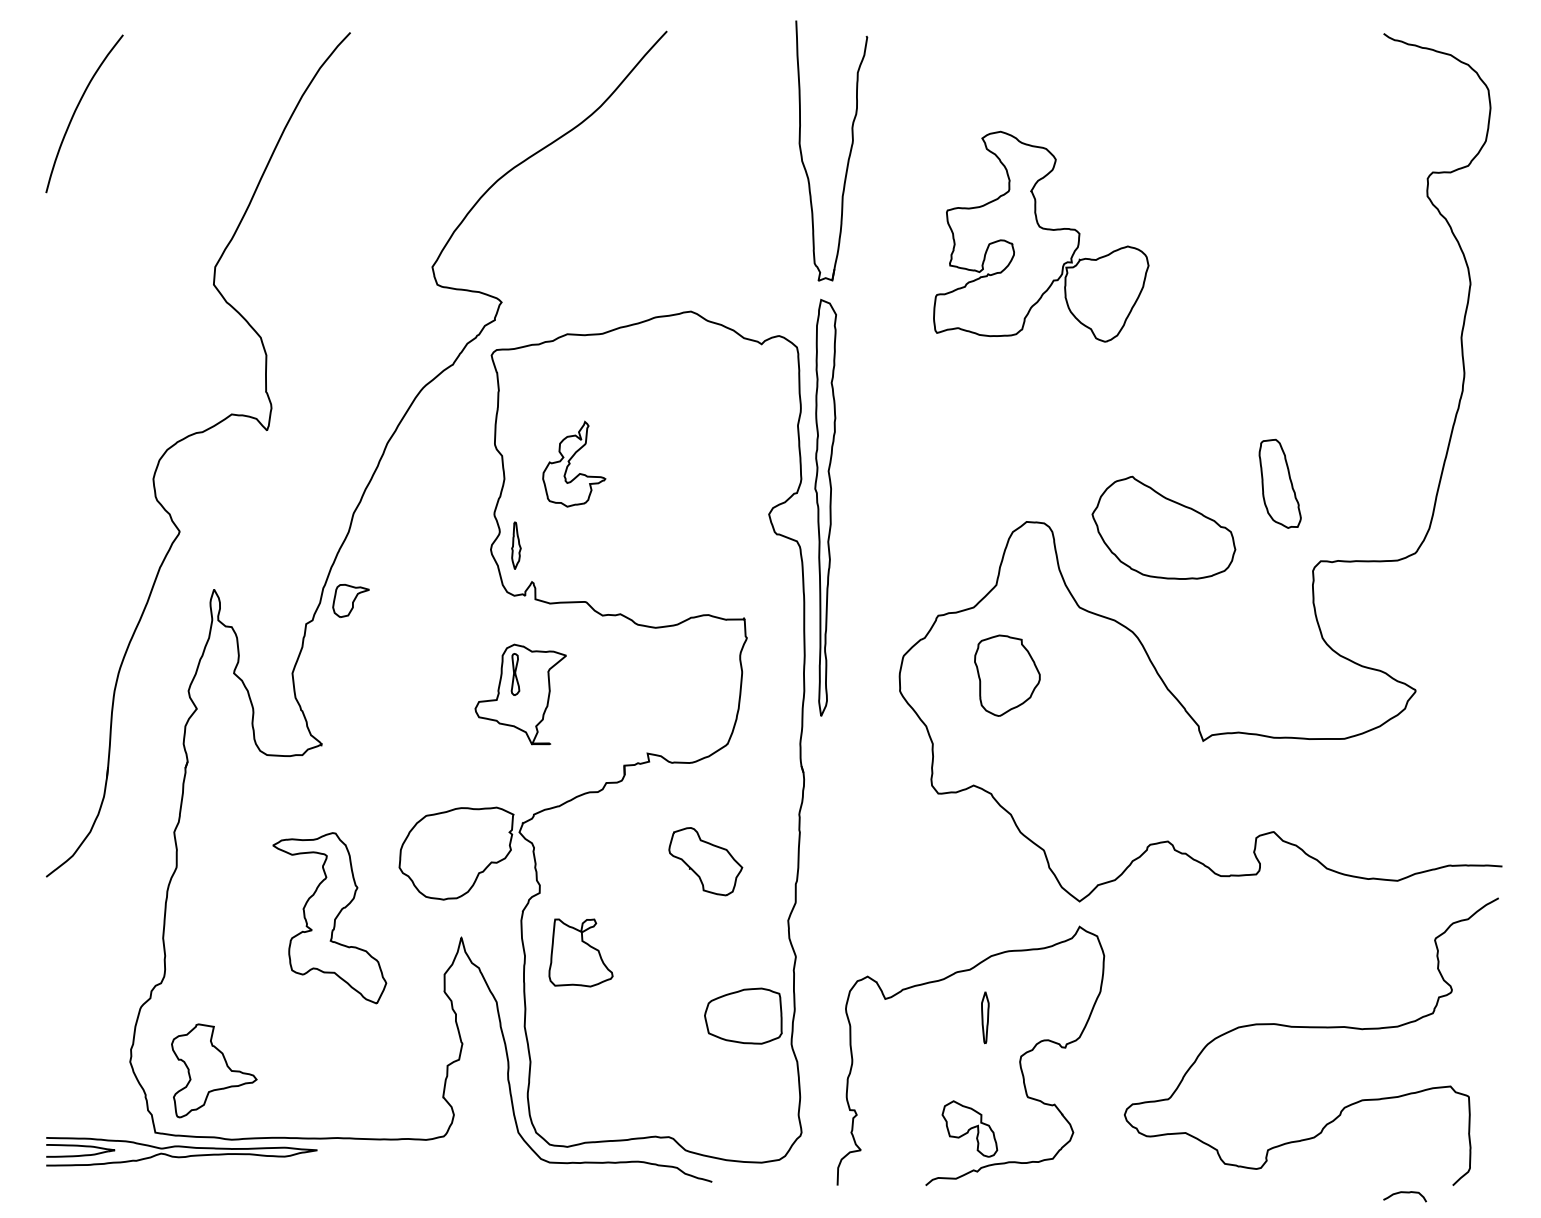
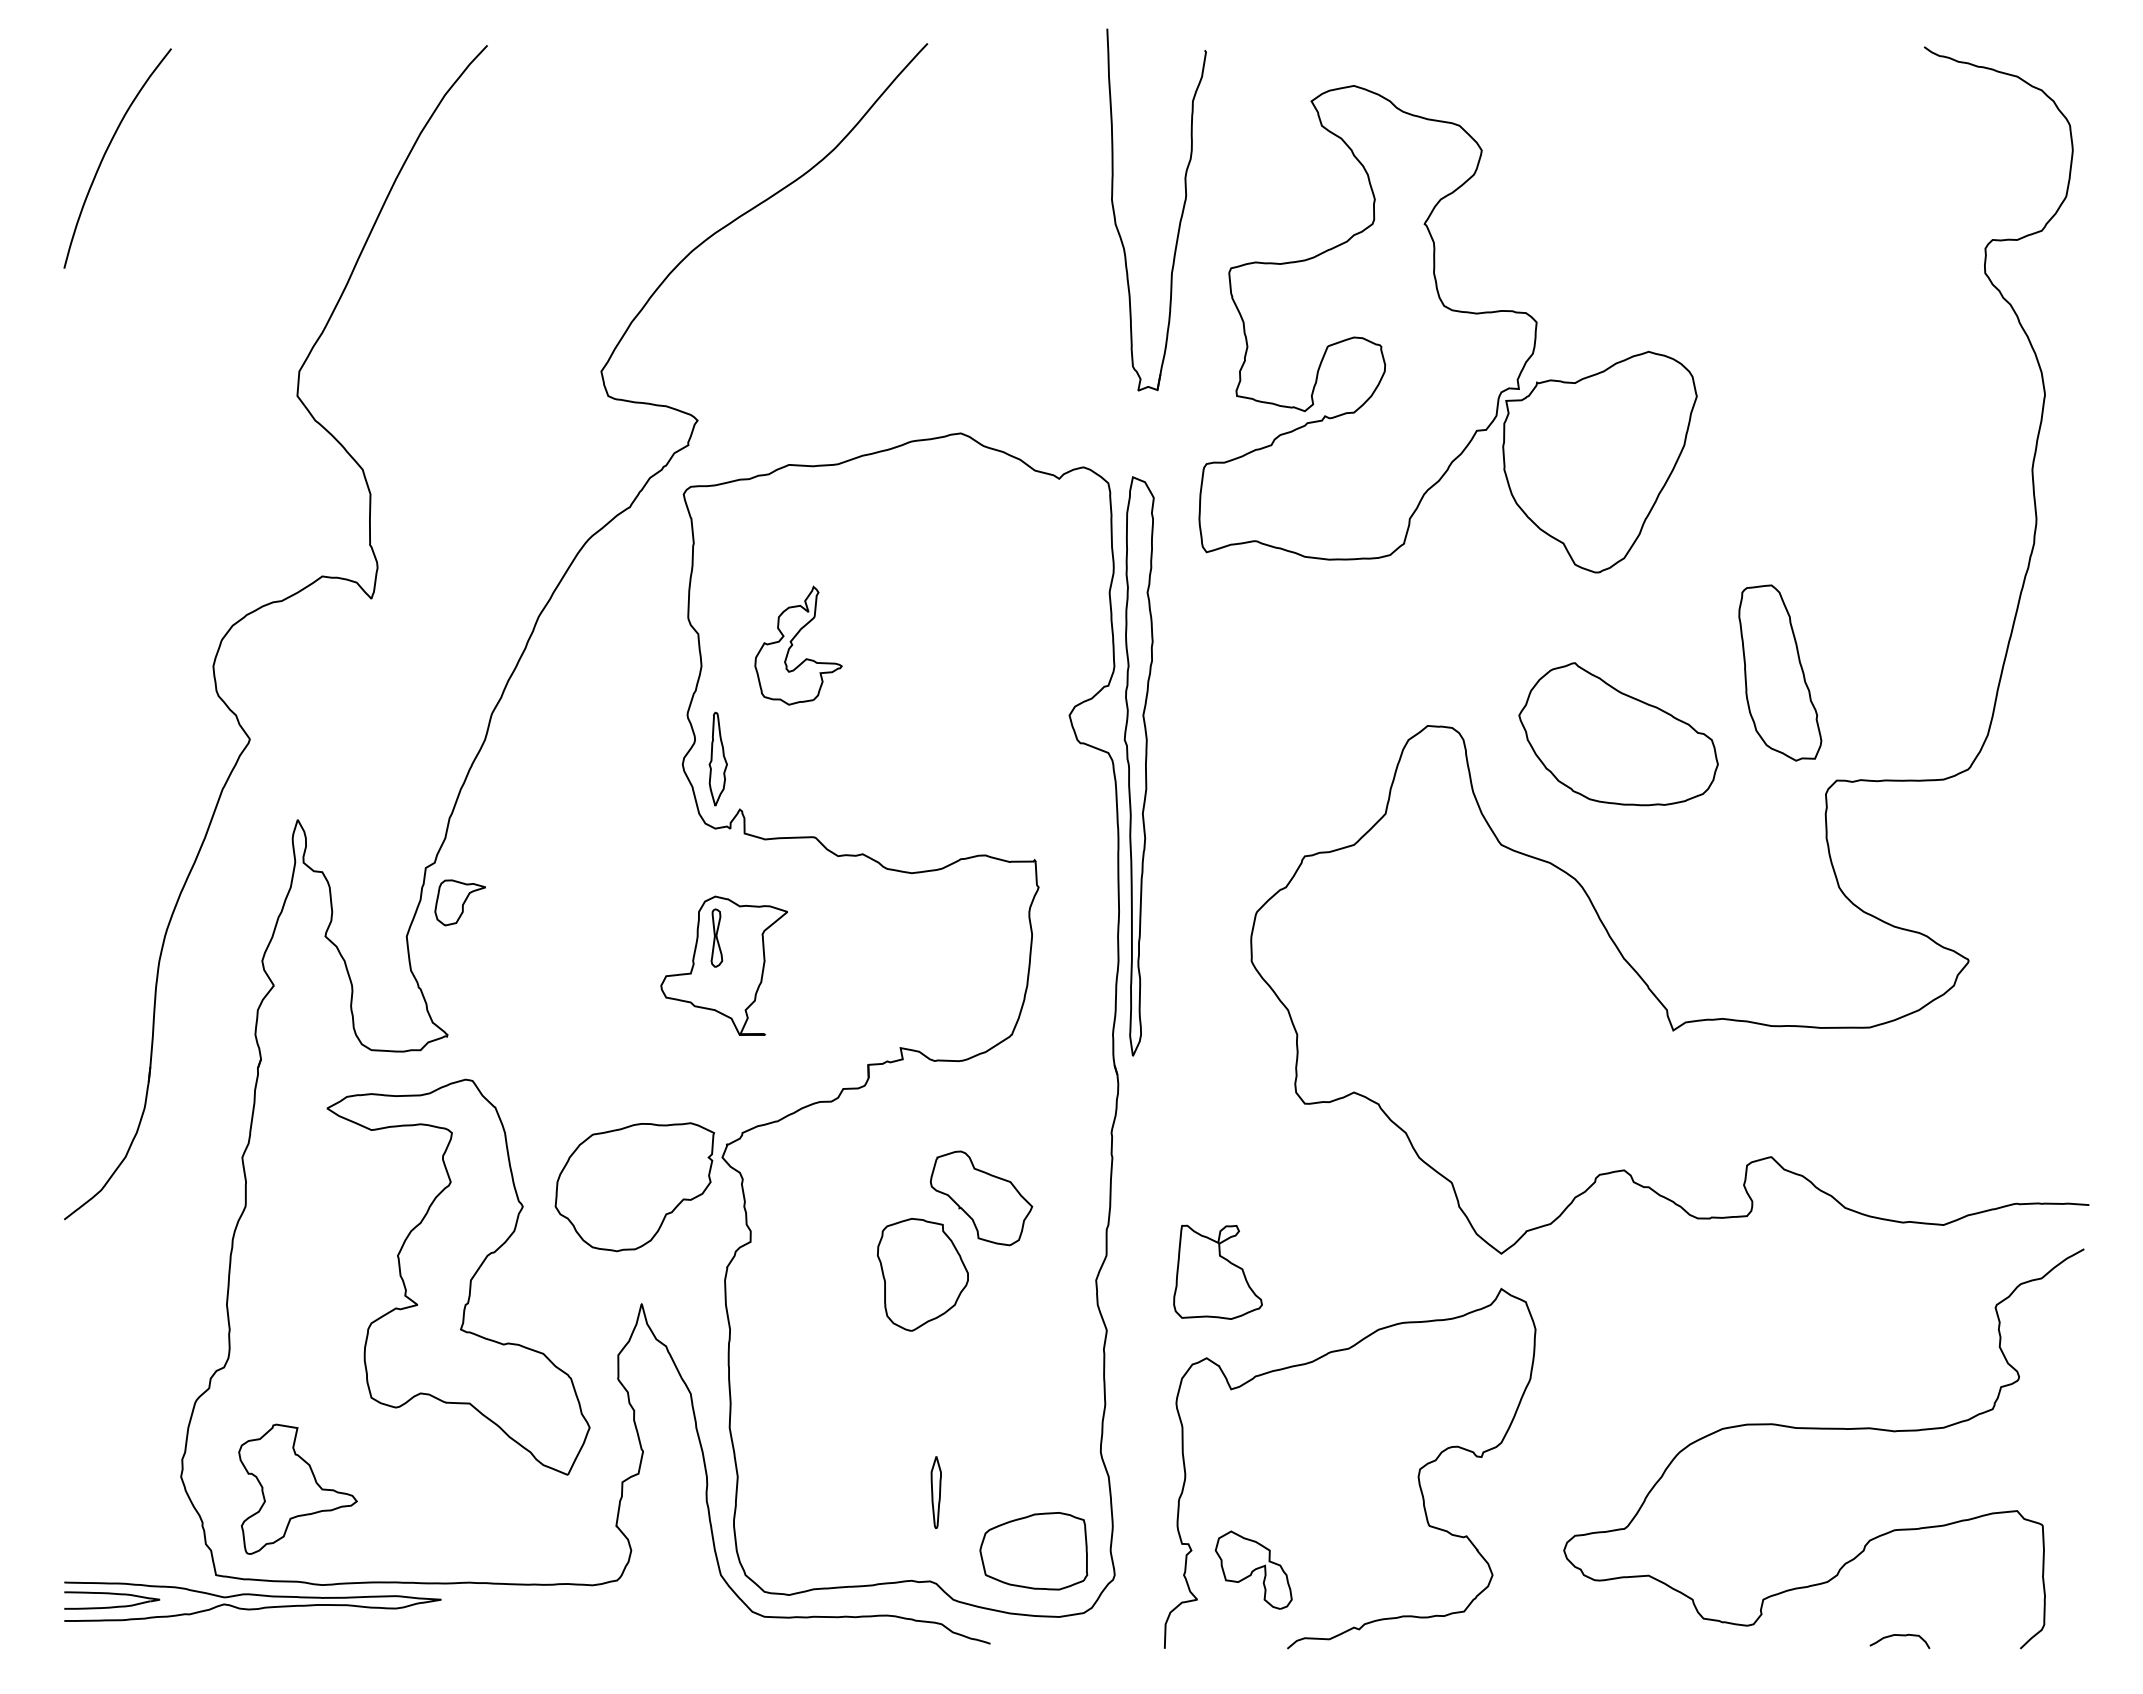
part: (1040, 236) -> (1447, 329), size x1.67
part: (1280, 483) -> (1780, 672), size x1.43
part: (825, 507) -> (1138, 766), moved
part: (515, 545) -> (717, 758), size x1.43
part: (350, 600) -> (459, 902), moved
part: (1007, 675) -> (922, 1274), moved
part: (329, 917) -> (458, 1276), size x1.67
part: (580, 952) -> (1217, 1271), moved
part: (743, 1016) -> (1033, 1551), moved
part: (984, 1017) -> (935, 1492), moved
part: (969, 1128) -> (1253, 1569), moved
curve: (1404, 1193) -> (1899, 1636), moved

